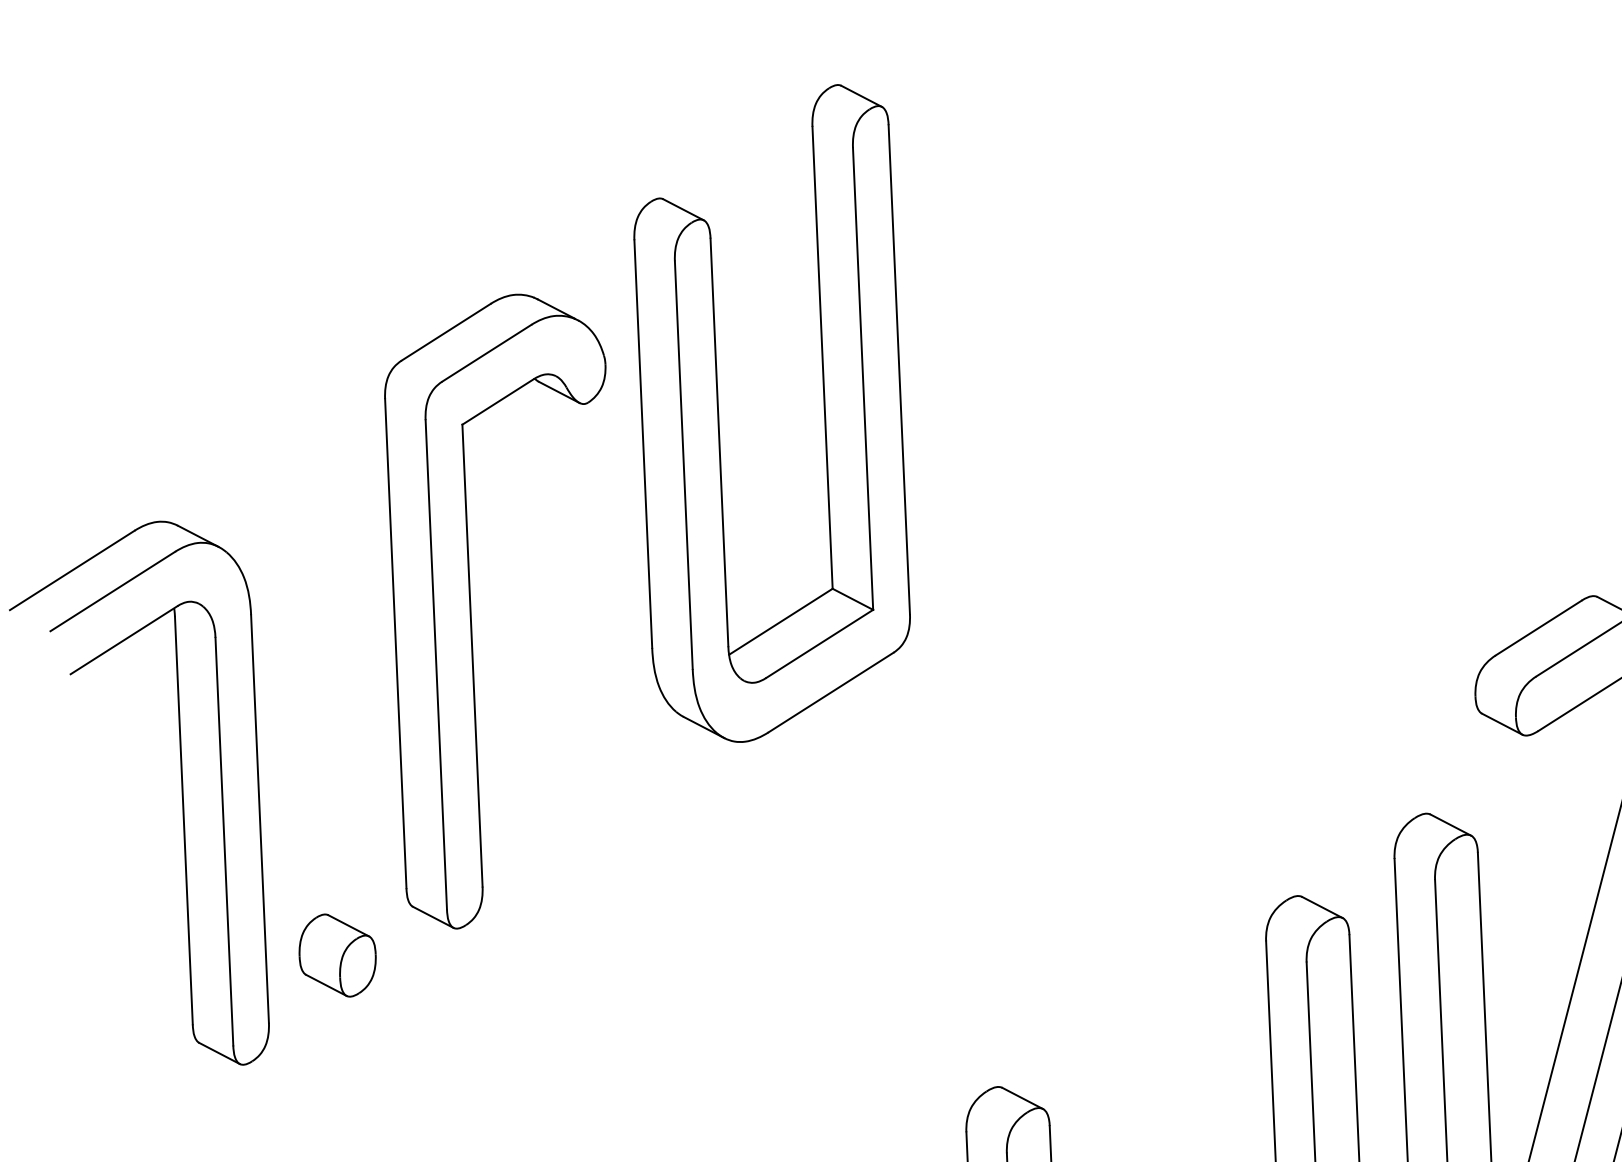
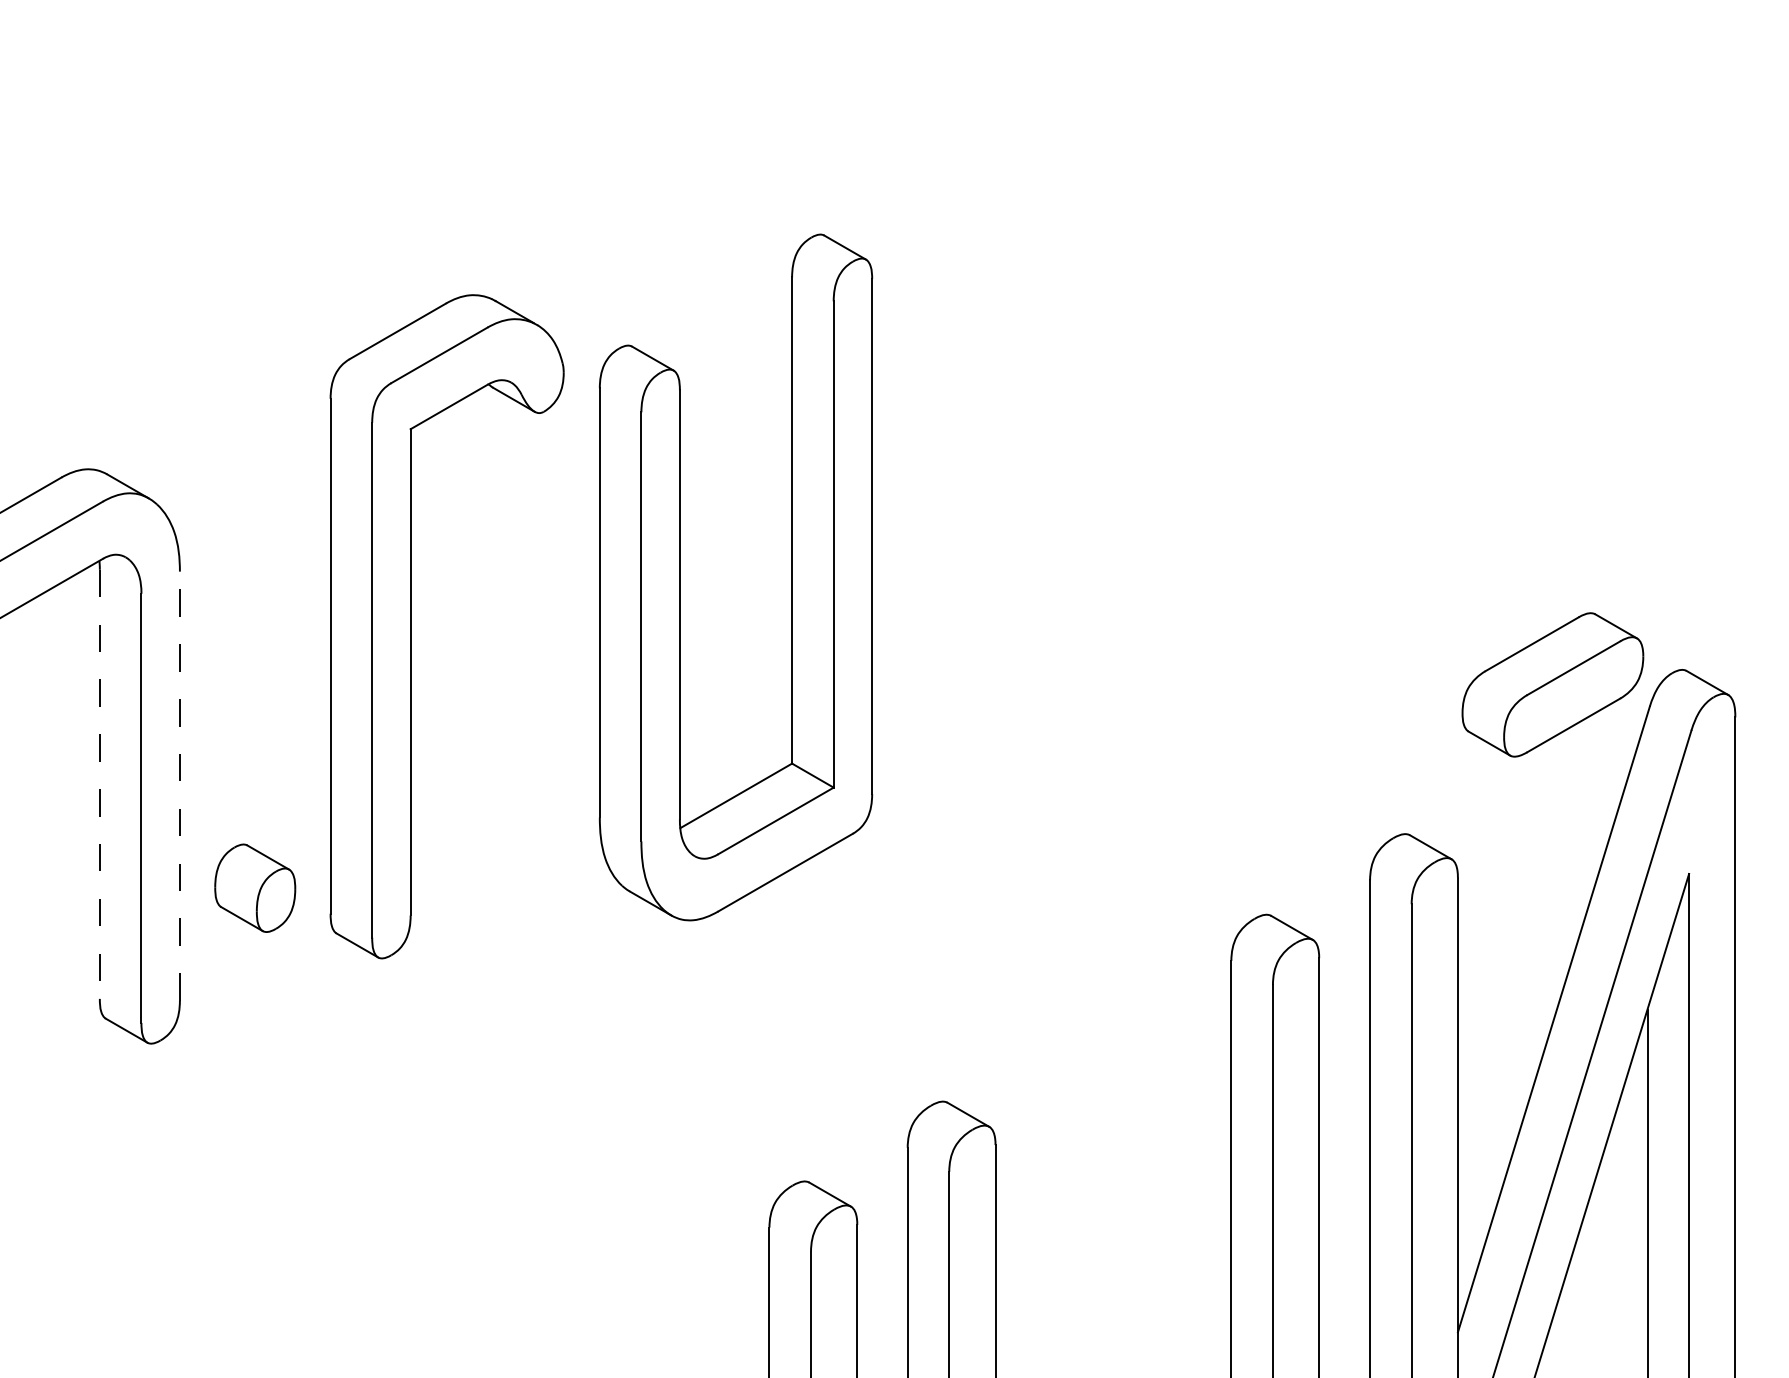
part: (718, 416) -> (680, 577), moved
part: (471, 612) -> (411, 626), moved
line: (259, 819) -> (179, 786), solid -> dashed
line: (183, 820) -> (99, 784), solid -> dashed
part: (337, 954) -> (255, 887), moved

